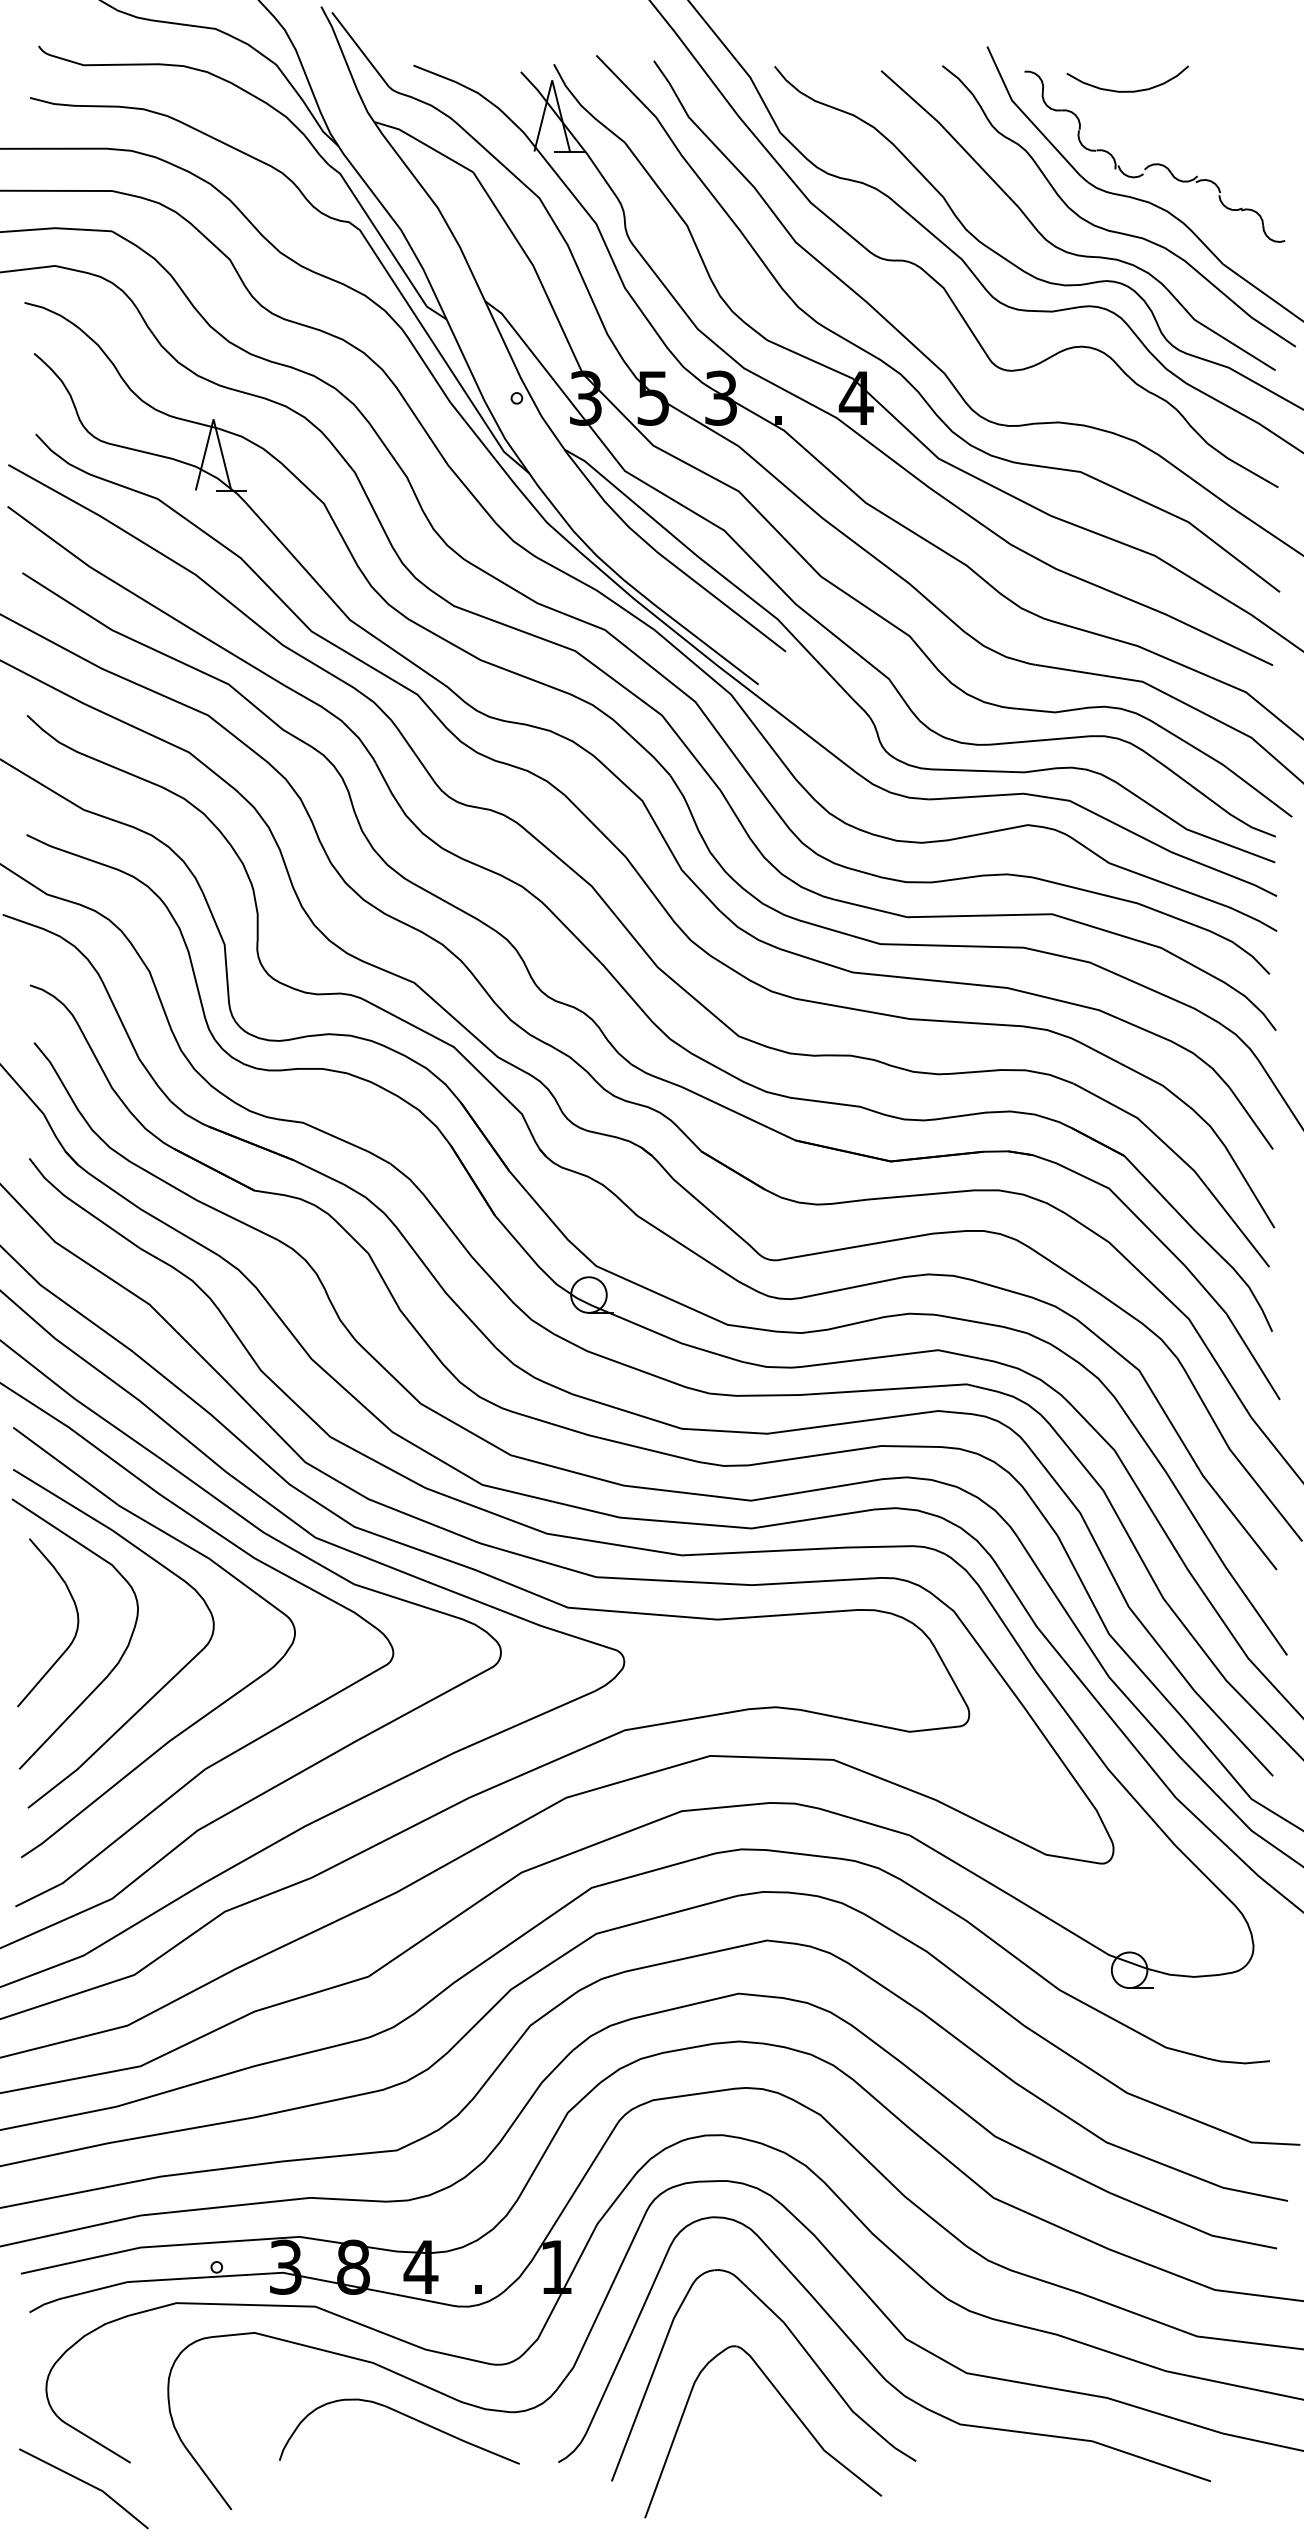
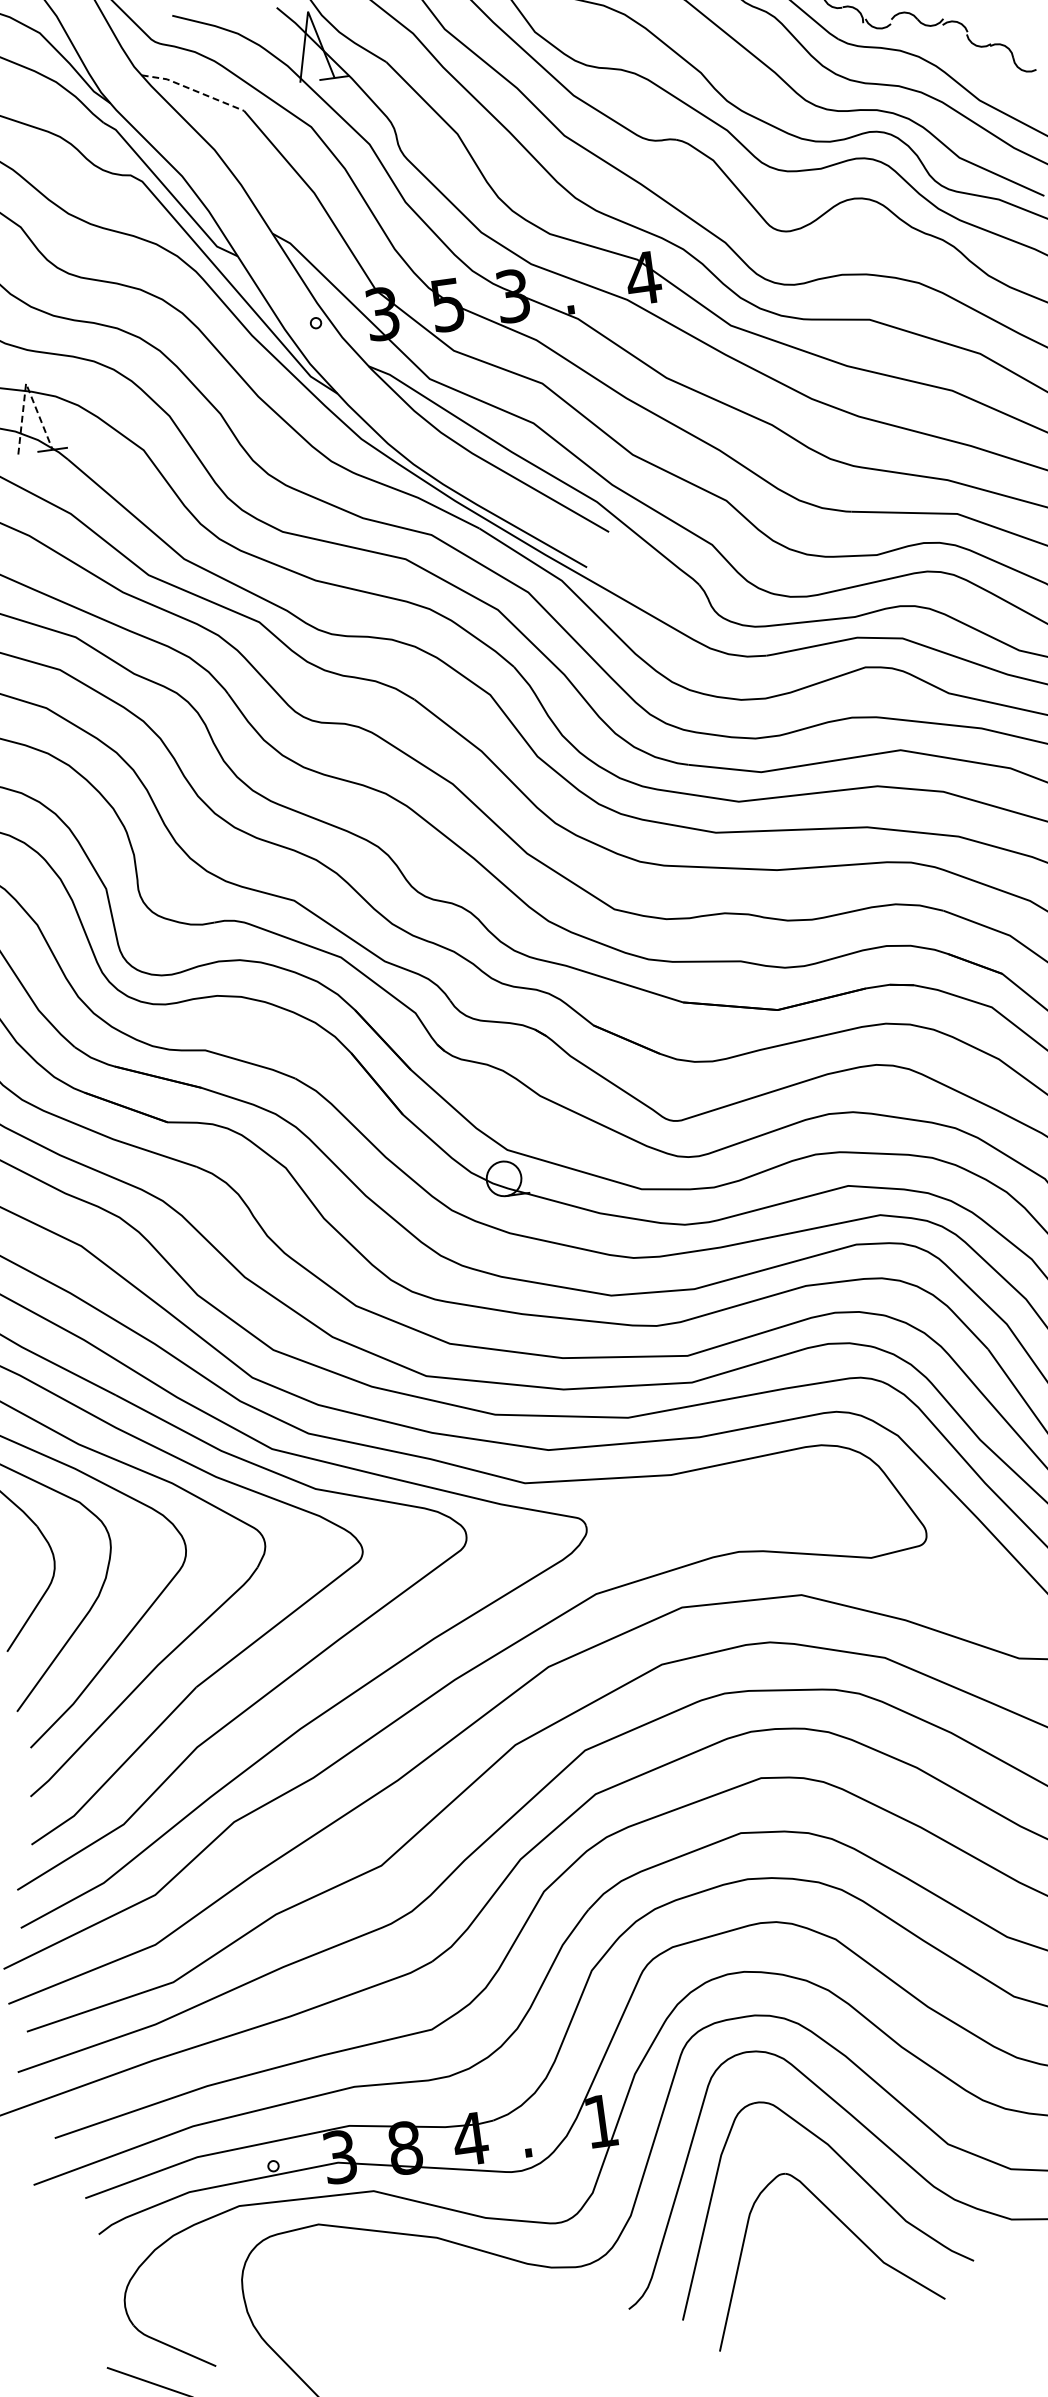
line: (424, 143) -> (193, 89), solid -> dashed
line: (213, 419) -> (26, 383), solid -> dashed
curve: (405, 2416) -> (475, 2285), removed

